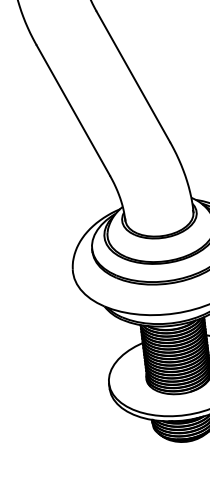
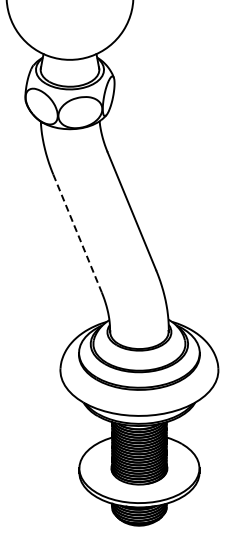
line: (73, 110) -> (77, 233), solid -> dashed

